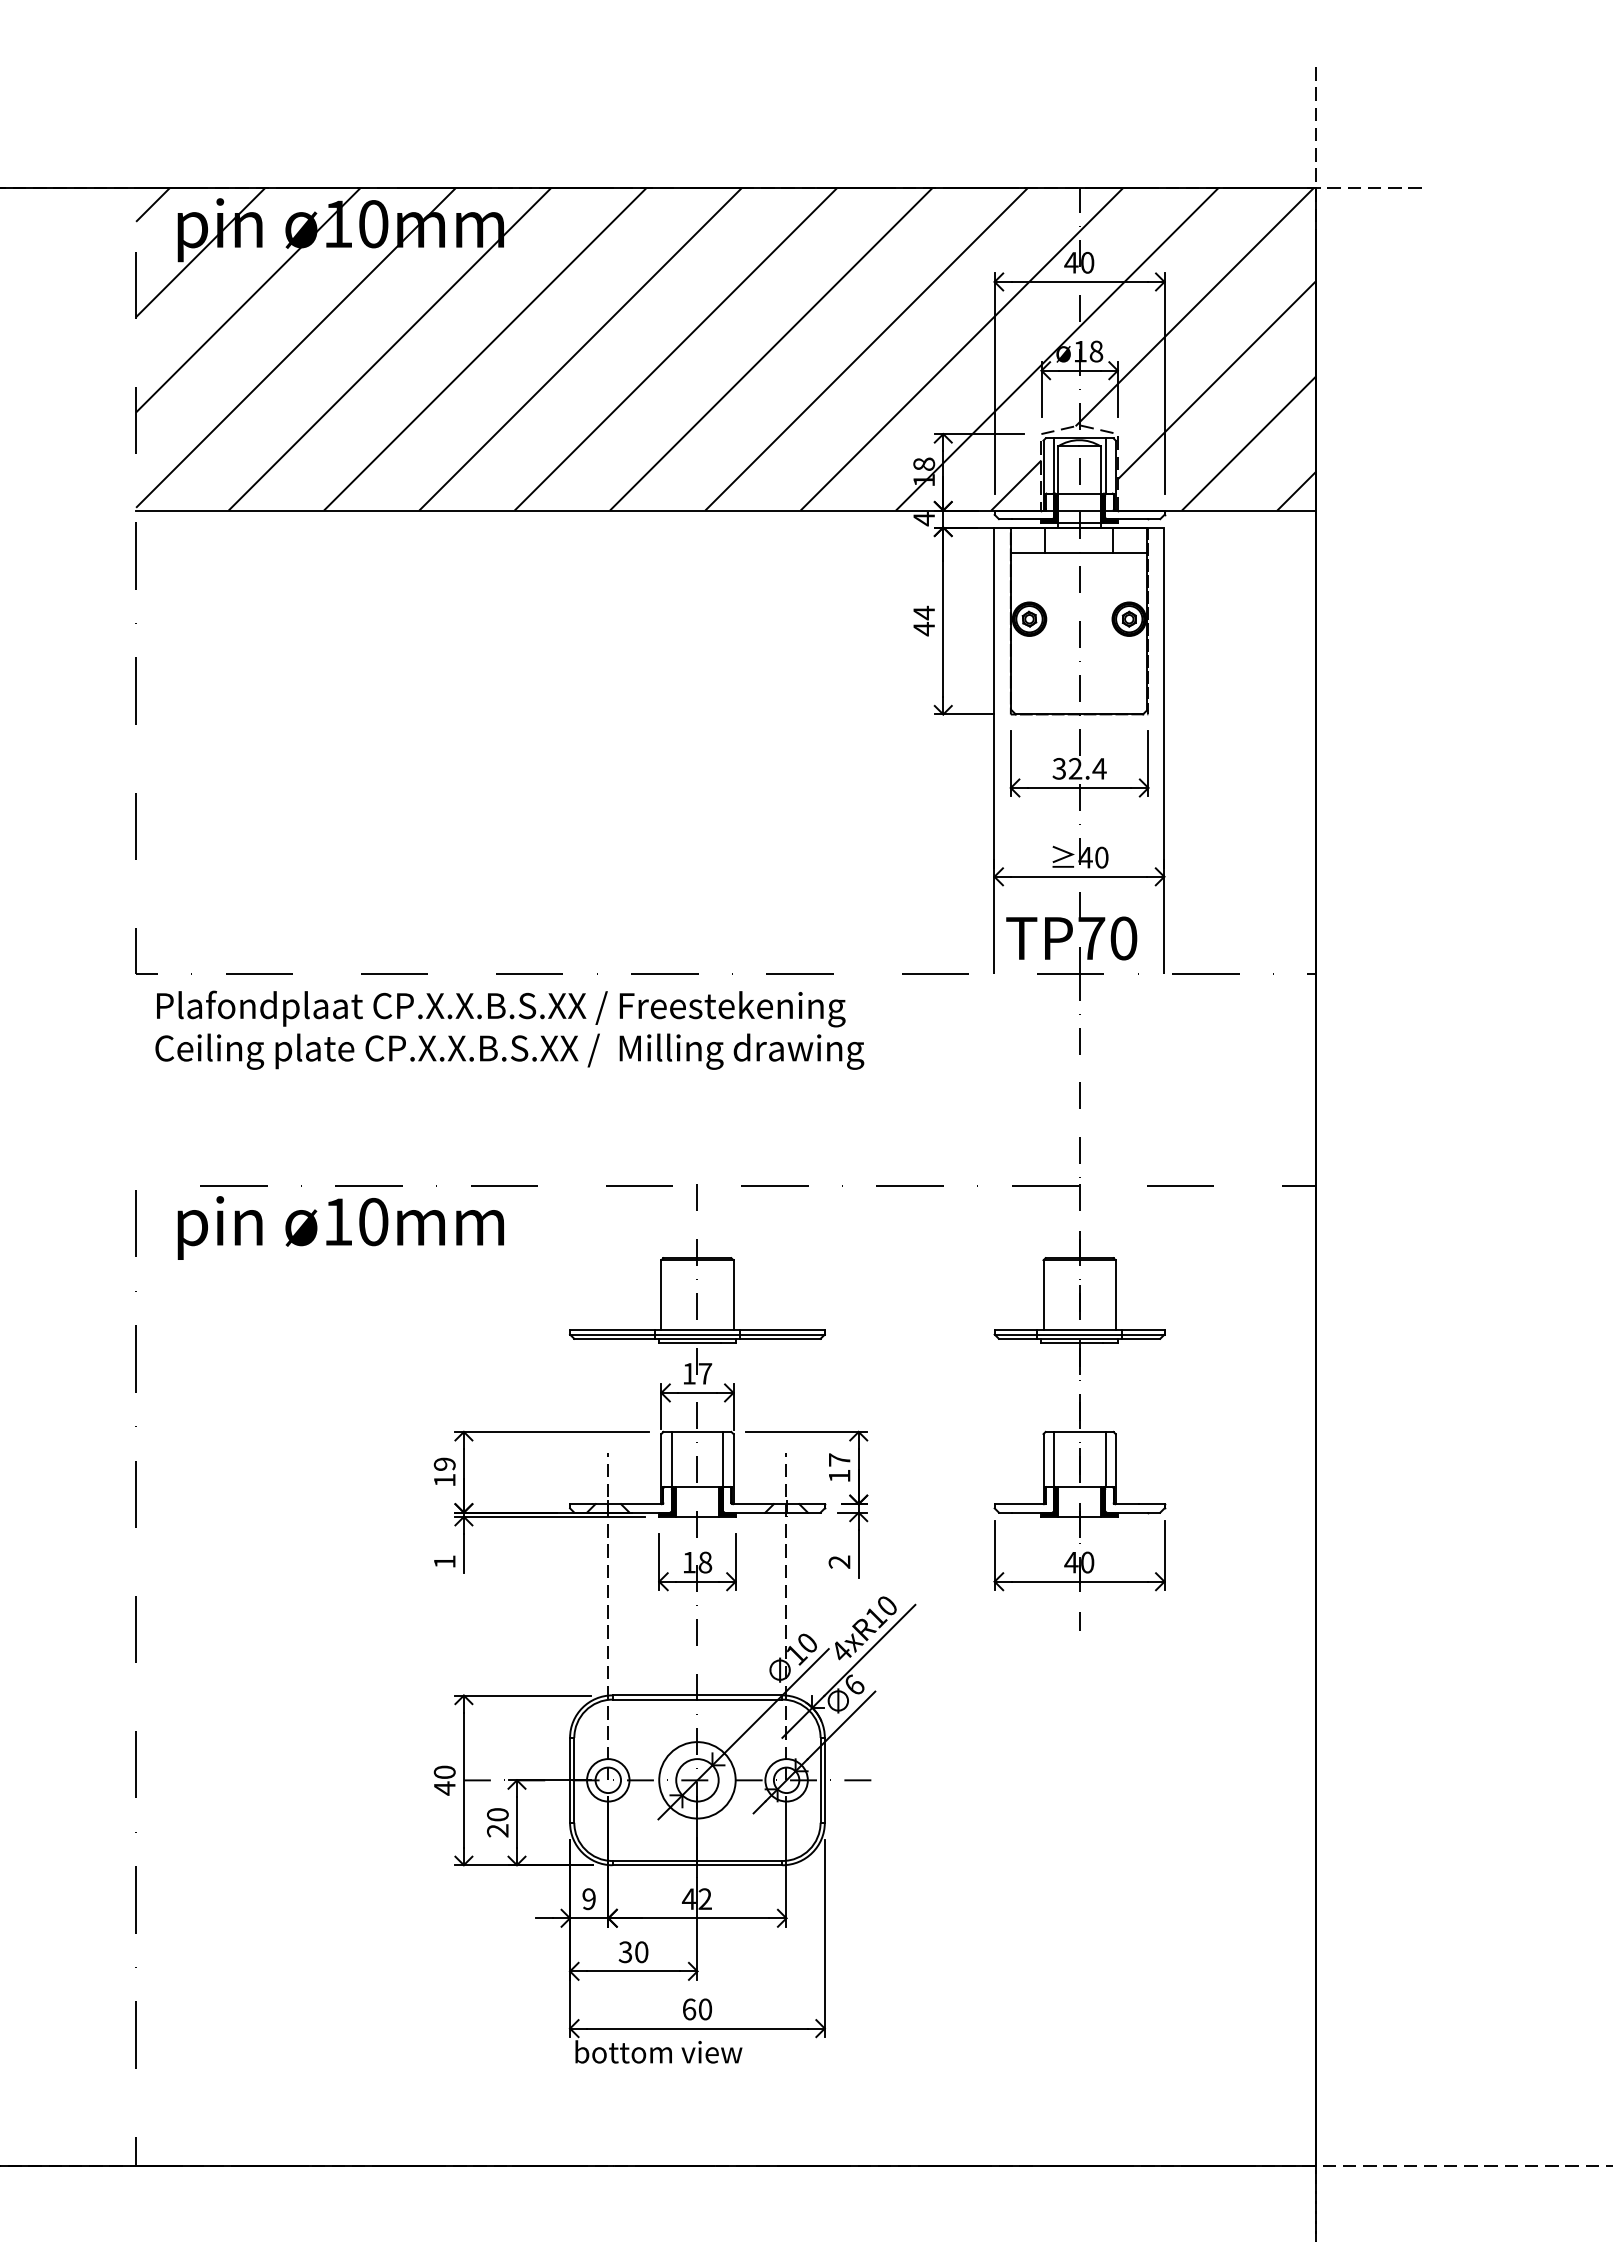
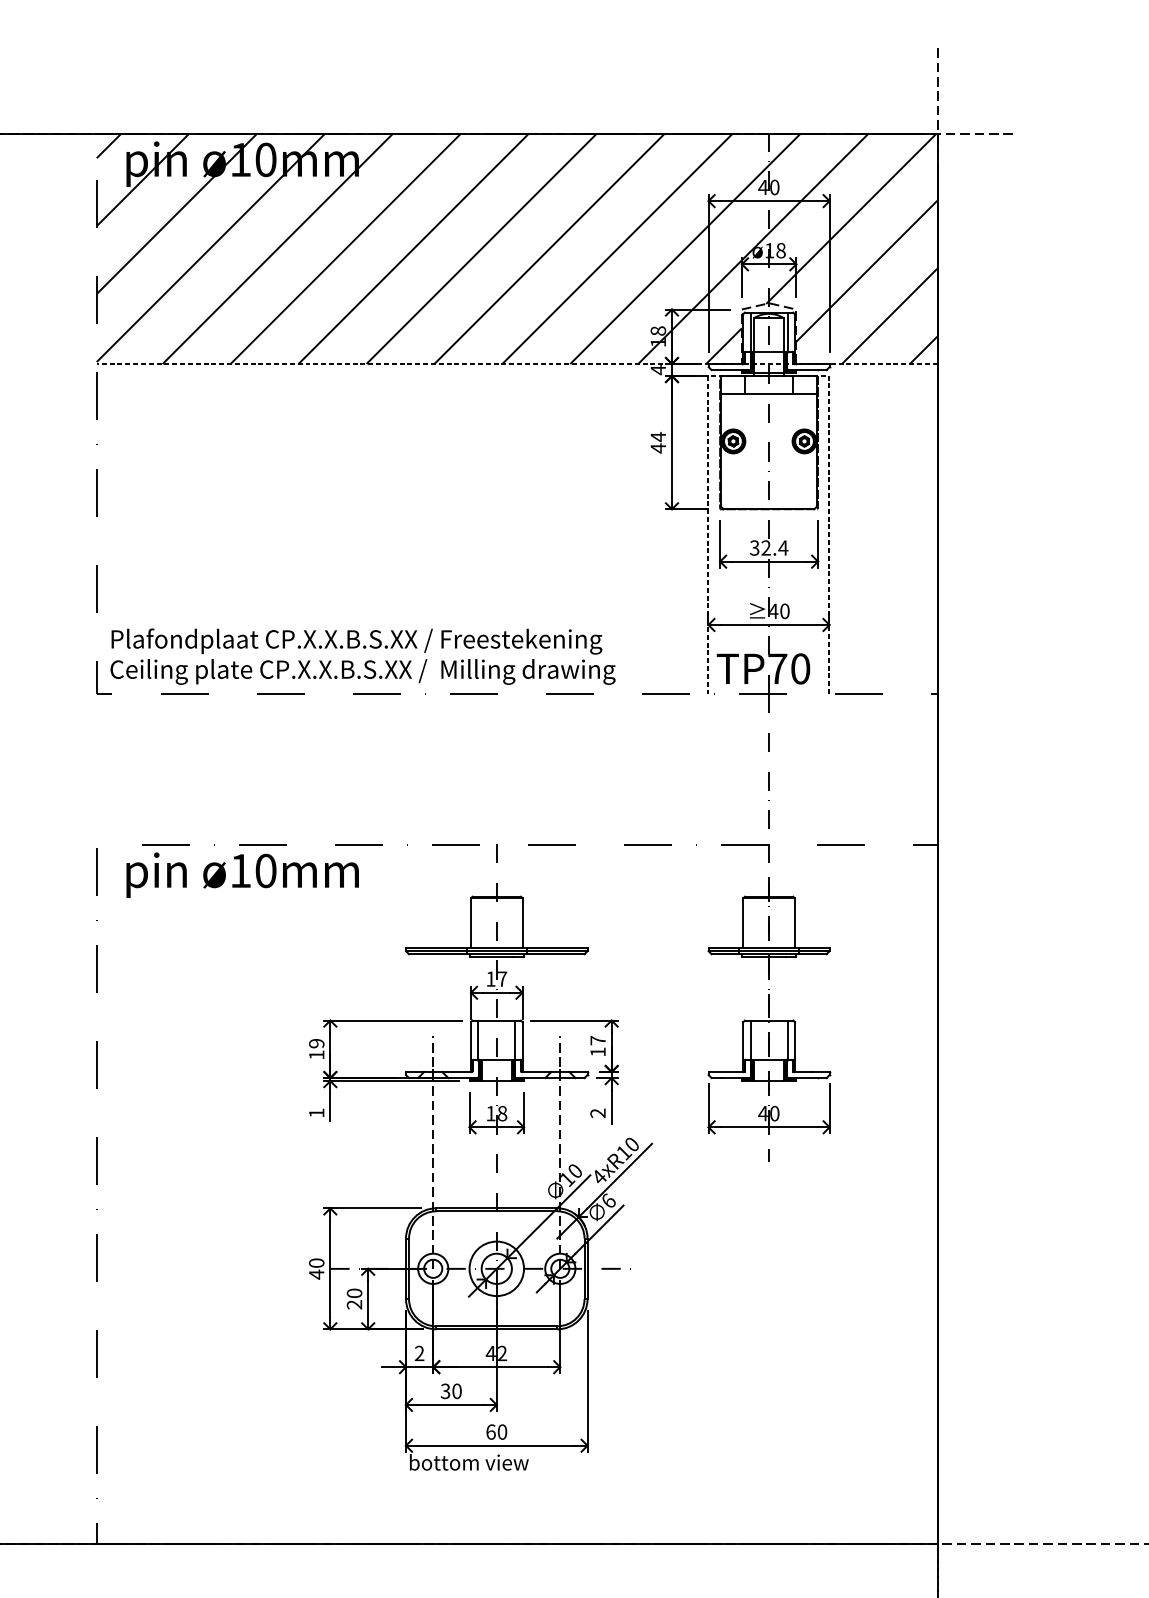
line: (726, 510) -> (517, 363), solid -> dashed
line: (1079, 527) -> (769, 376), solid -> dashed
text: (509, 1029) -> (362, 656), moved
text: (588, 1899) -> (419, 1353), 9 -> 2

